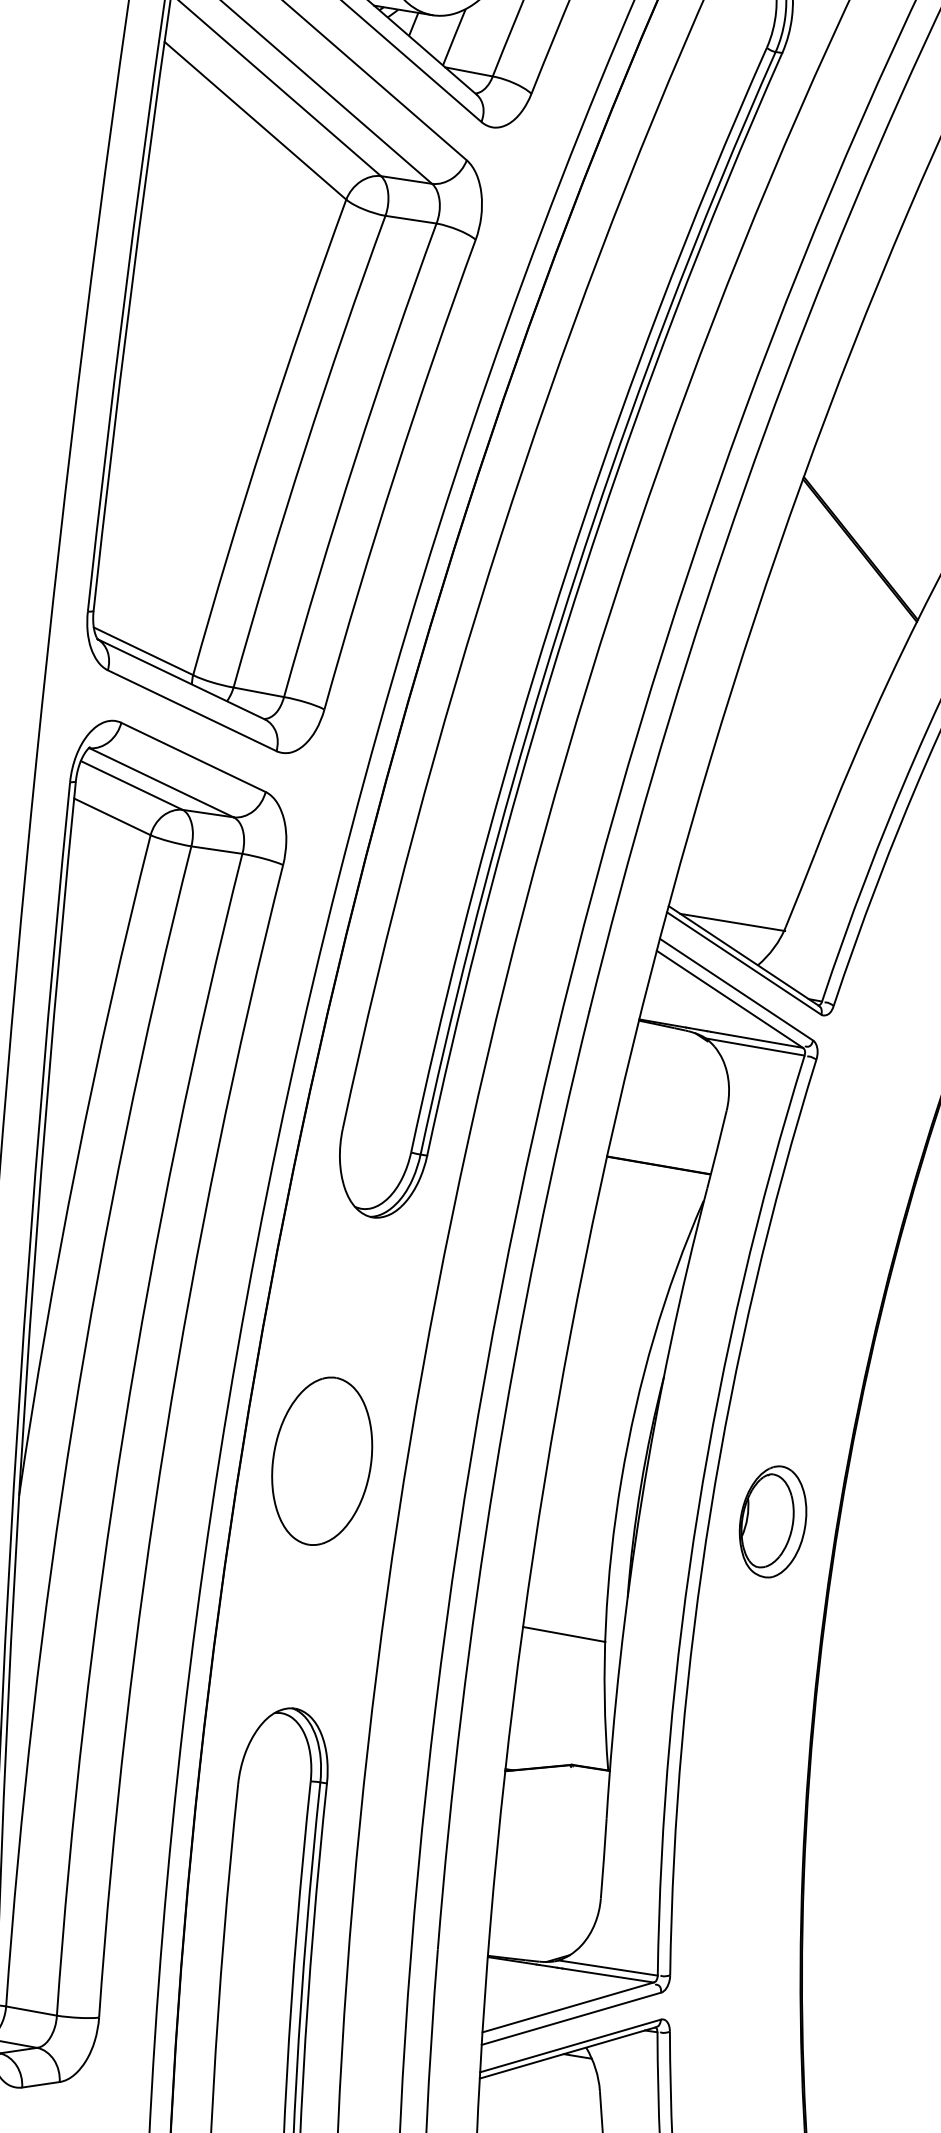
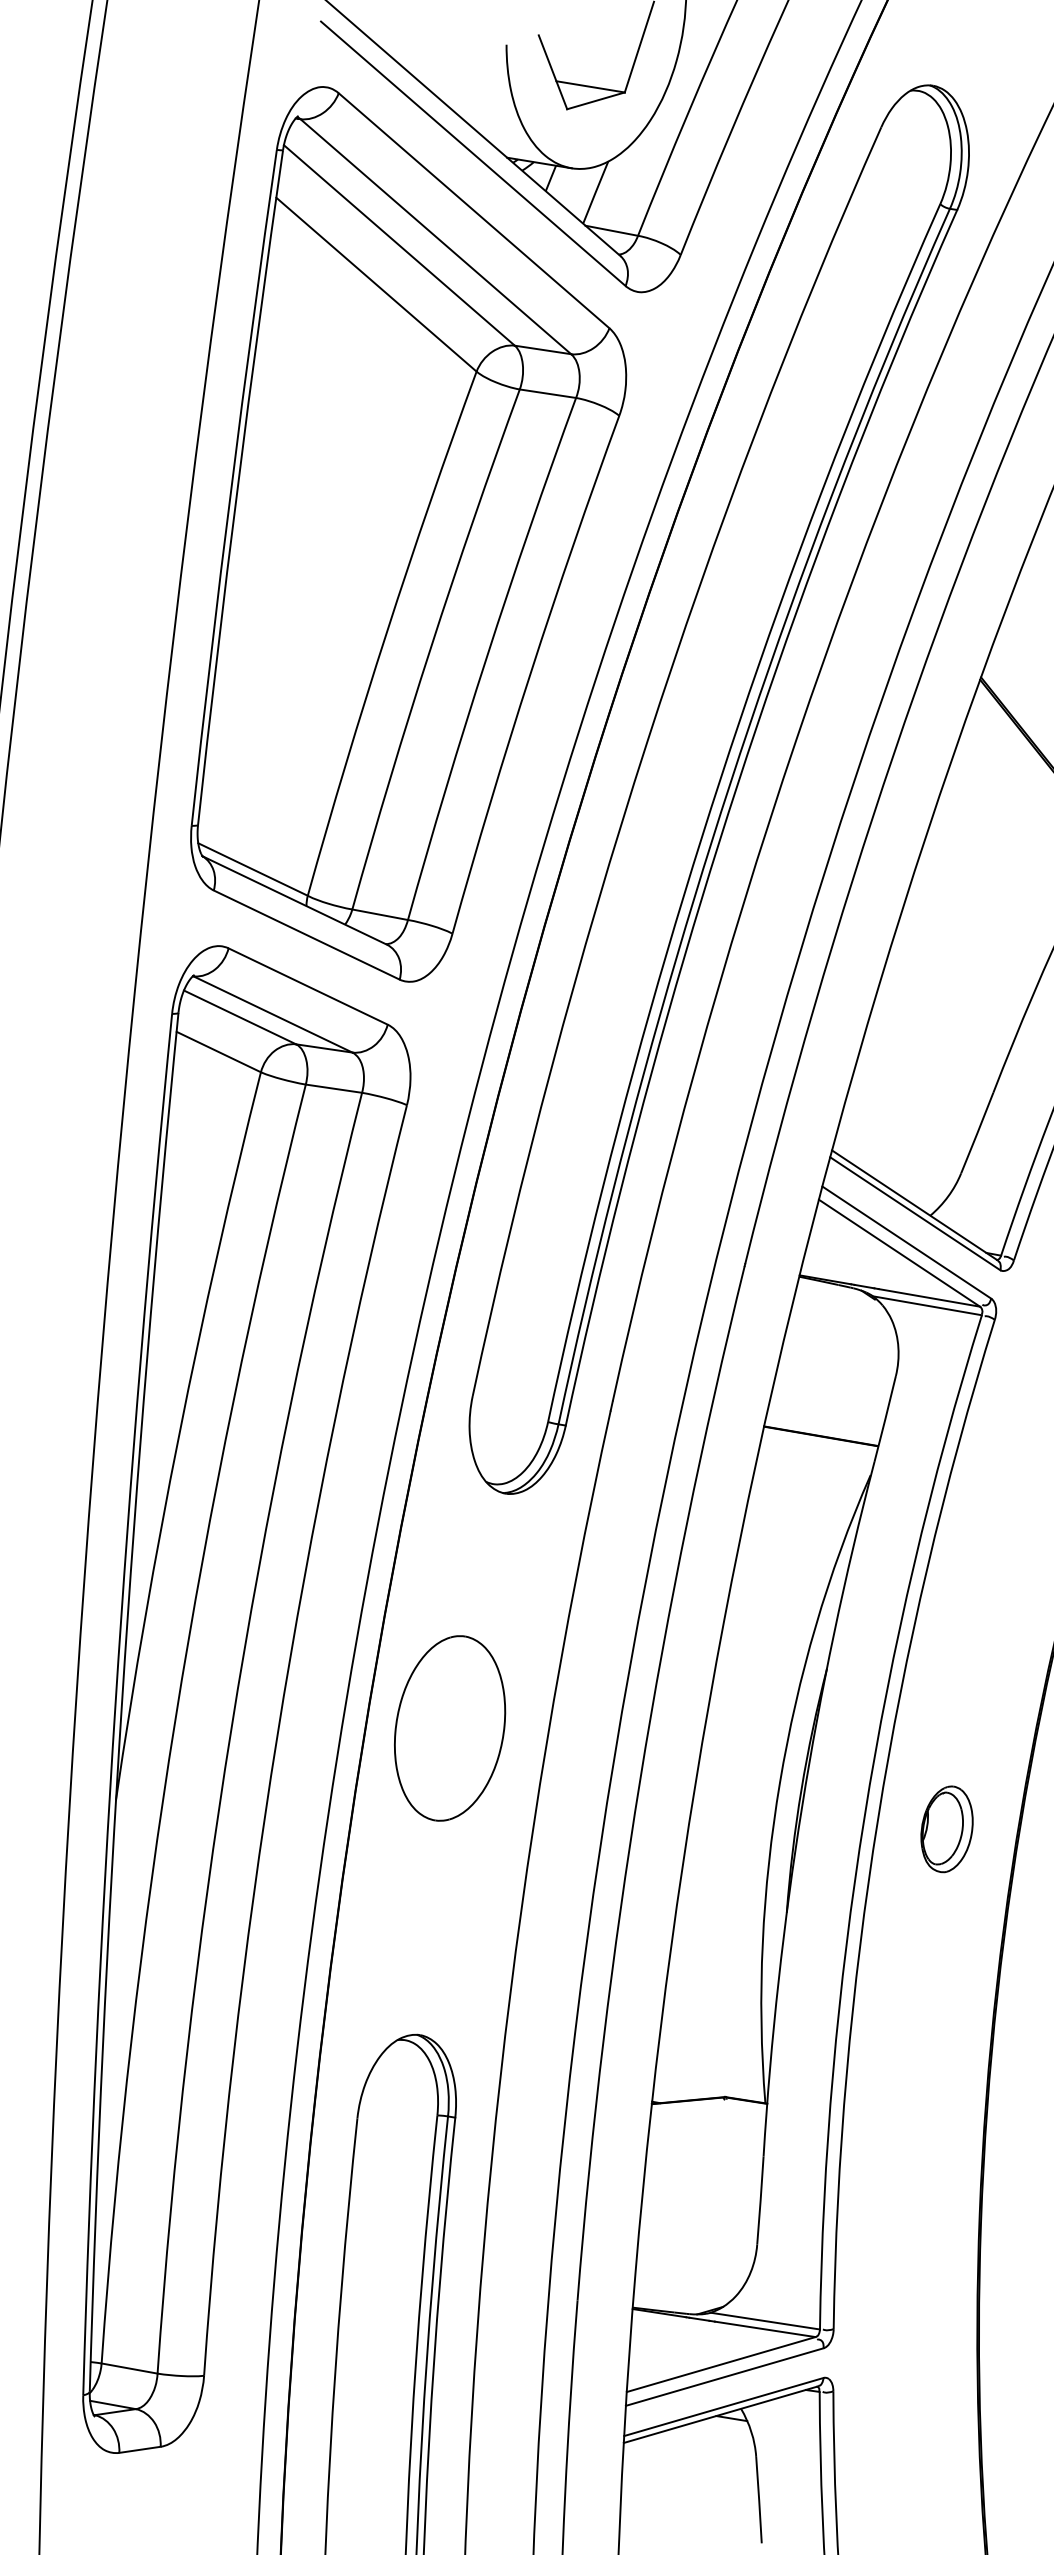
line: (732, 922) -> (902, 1168), removed
part: (322, 1461) -> (450, 1728), moved
part: (772, 1522) -> (946, 1829), size x0.7
line: (563, 1634) -> (716, 1953), removed

